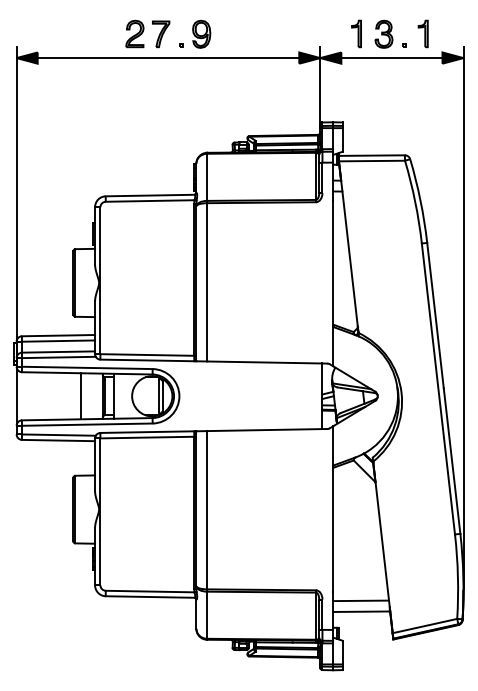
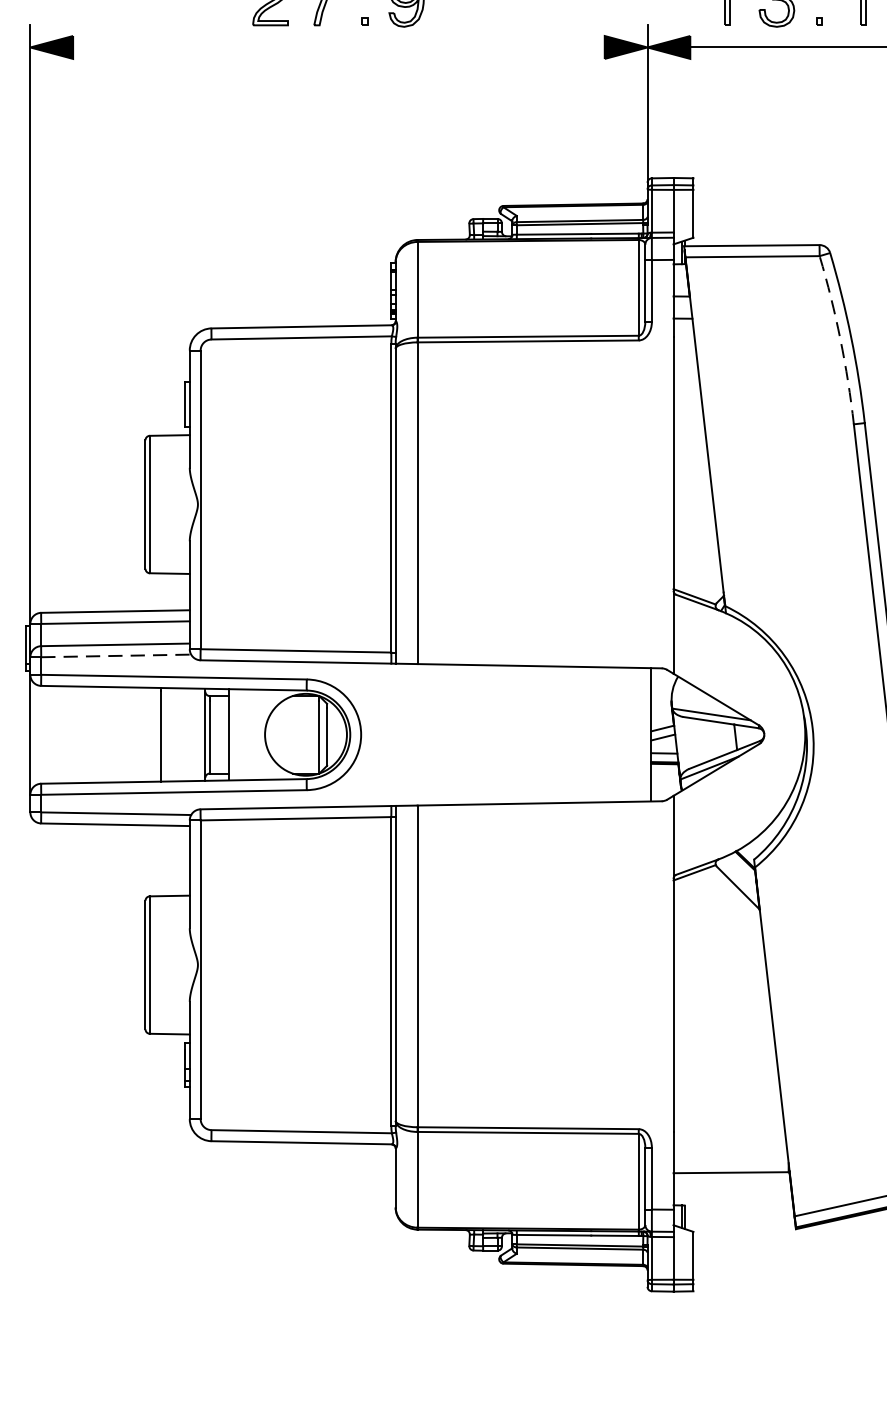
line: (168, 58) -> (338, 48), removed
arc: (415, 201) -> (840, 338), solid -> dashed
line: (58, 357) -> (115, 655), solid -> dashed
line: (361, 600) -> (731, 1149), removed

